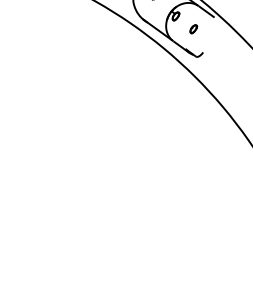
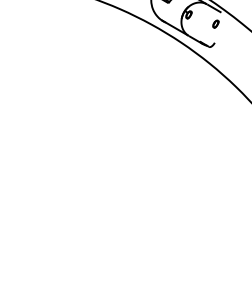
part: (193, 28) -> (215, 23), moved

